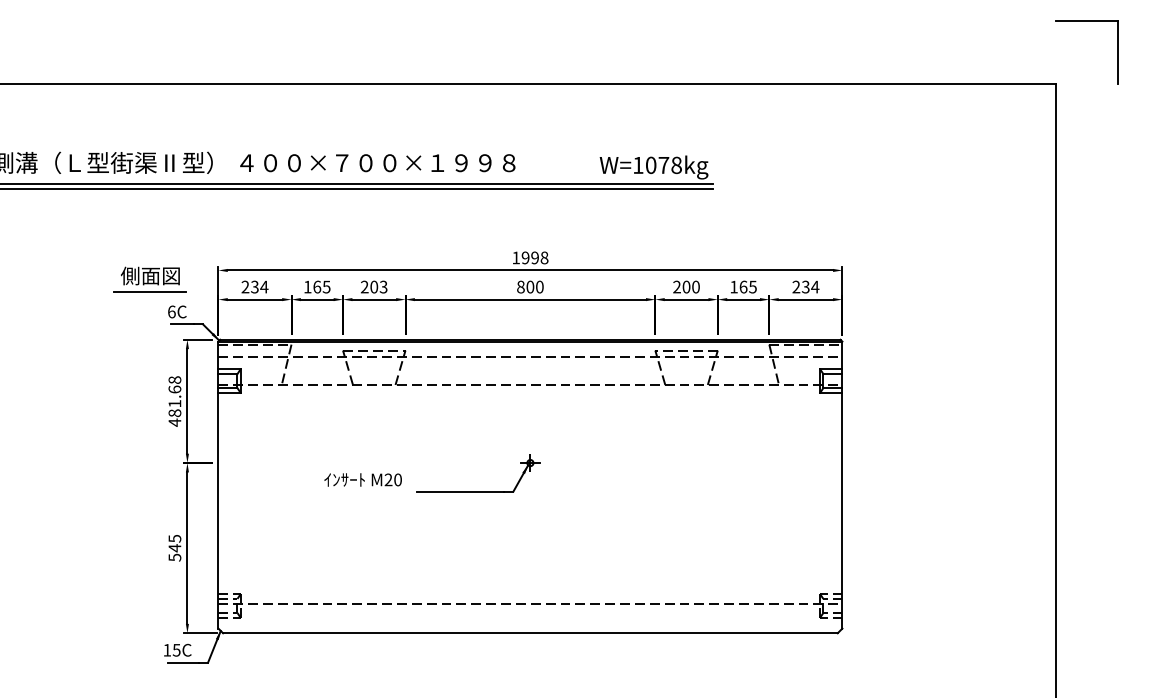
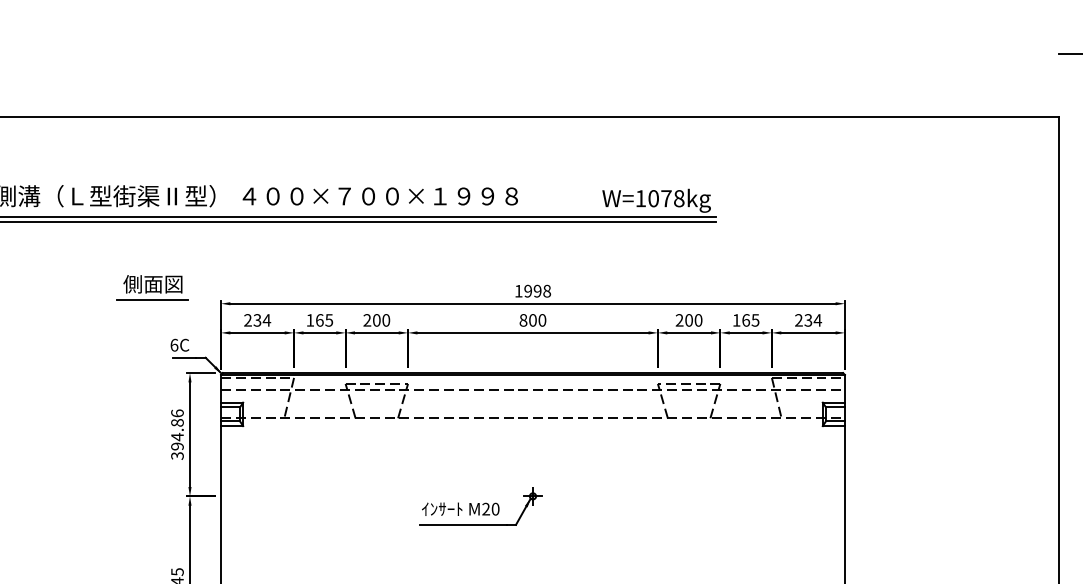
part: (149, 279) -> (152, 287), moved
text: (383, 286) -> (386, 319), 203 -> 200
text: (174, 401) -> (177, 434), 481.68 -> 394.86
text: (362, 479) -> (460, 508), moved

